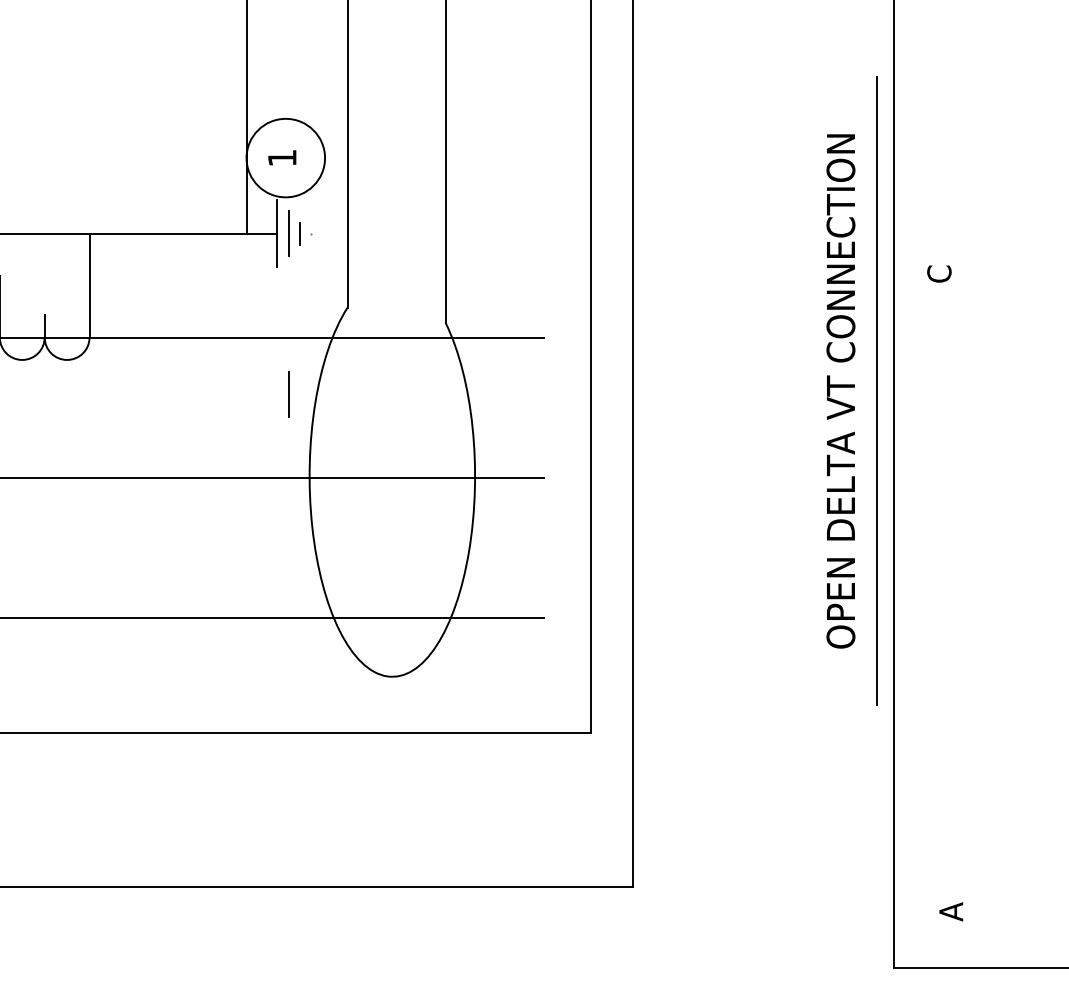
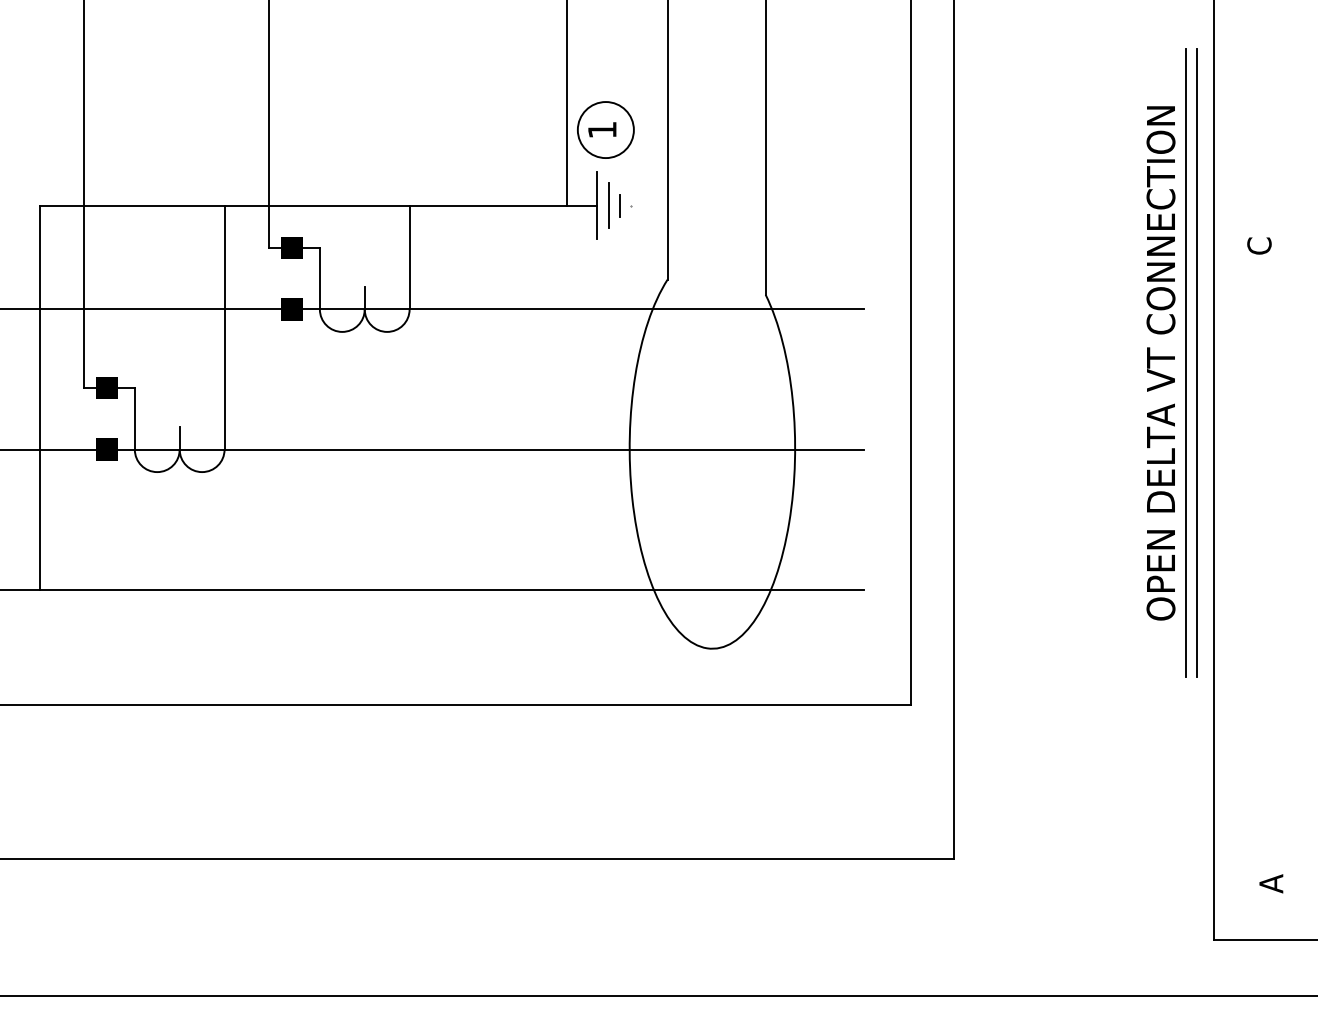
circle: (285, 158) -> (605, 130), size x0.71
line: (866, 390) -> (1186, 362), added
line: (288, 394) -> (608, 366), removed

